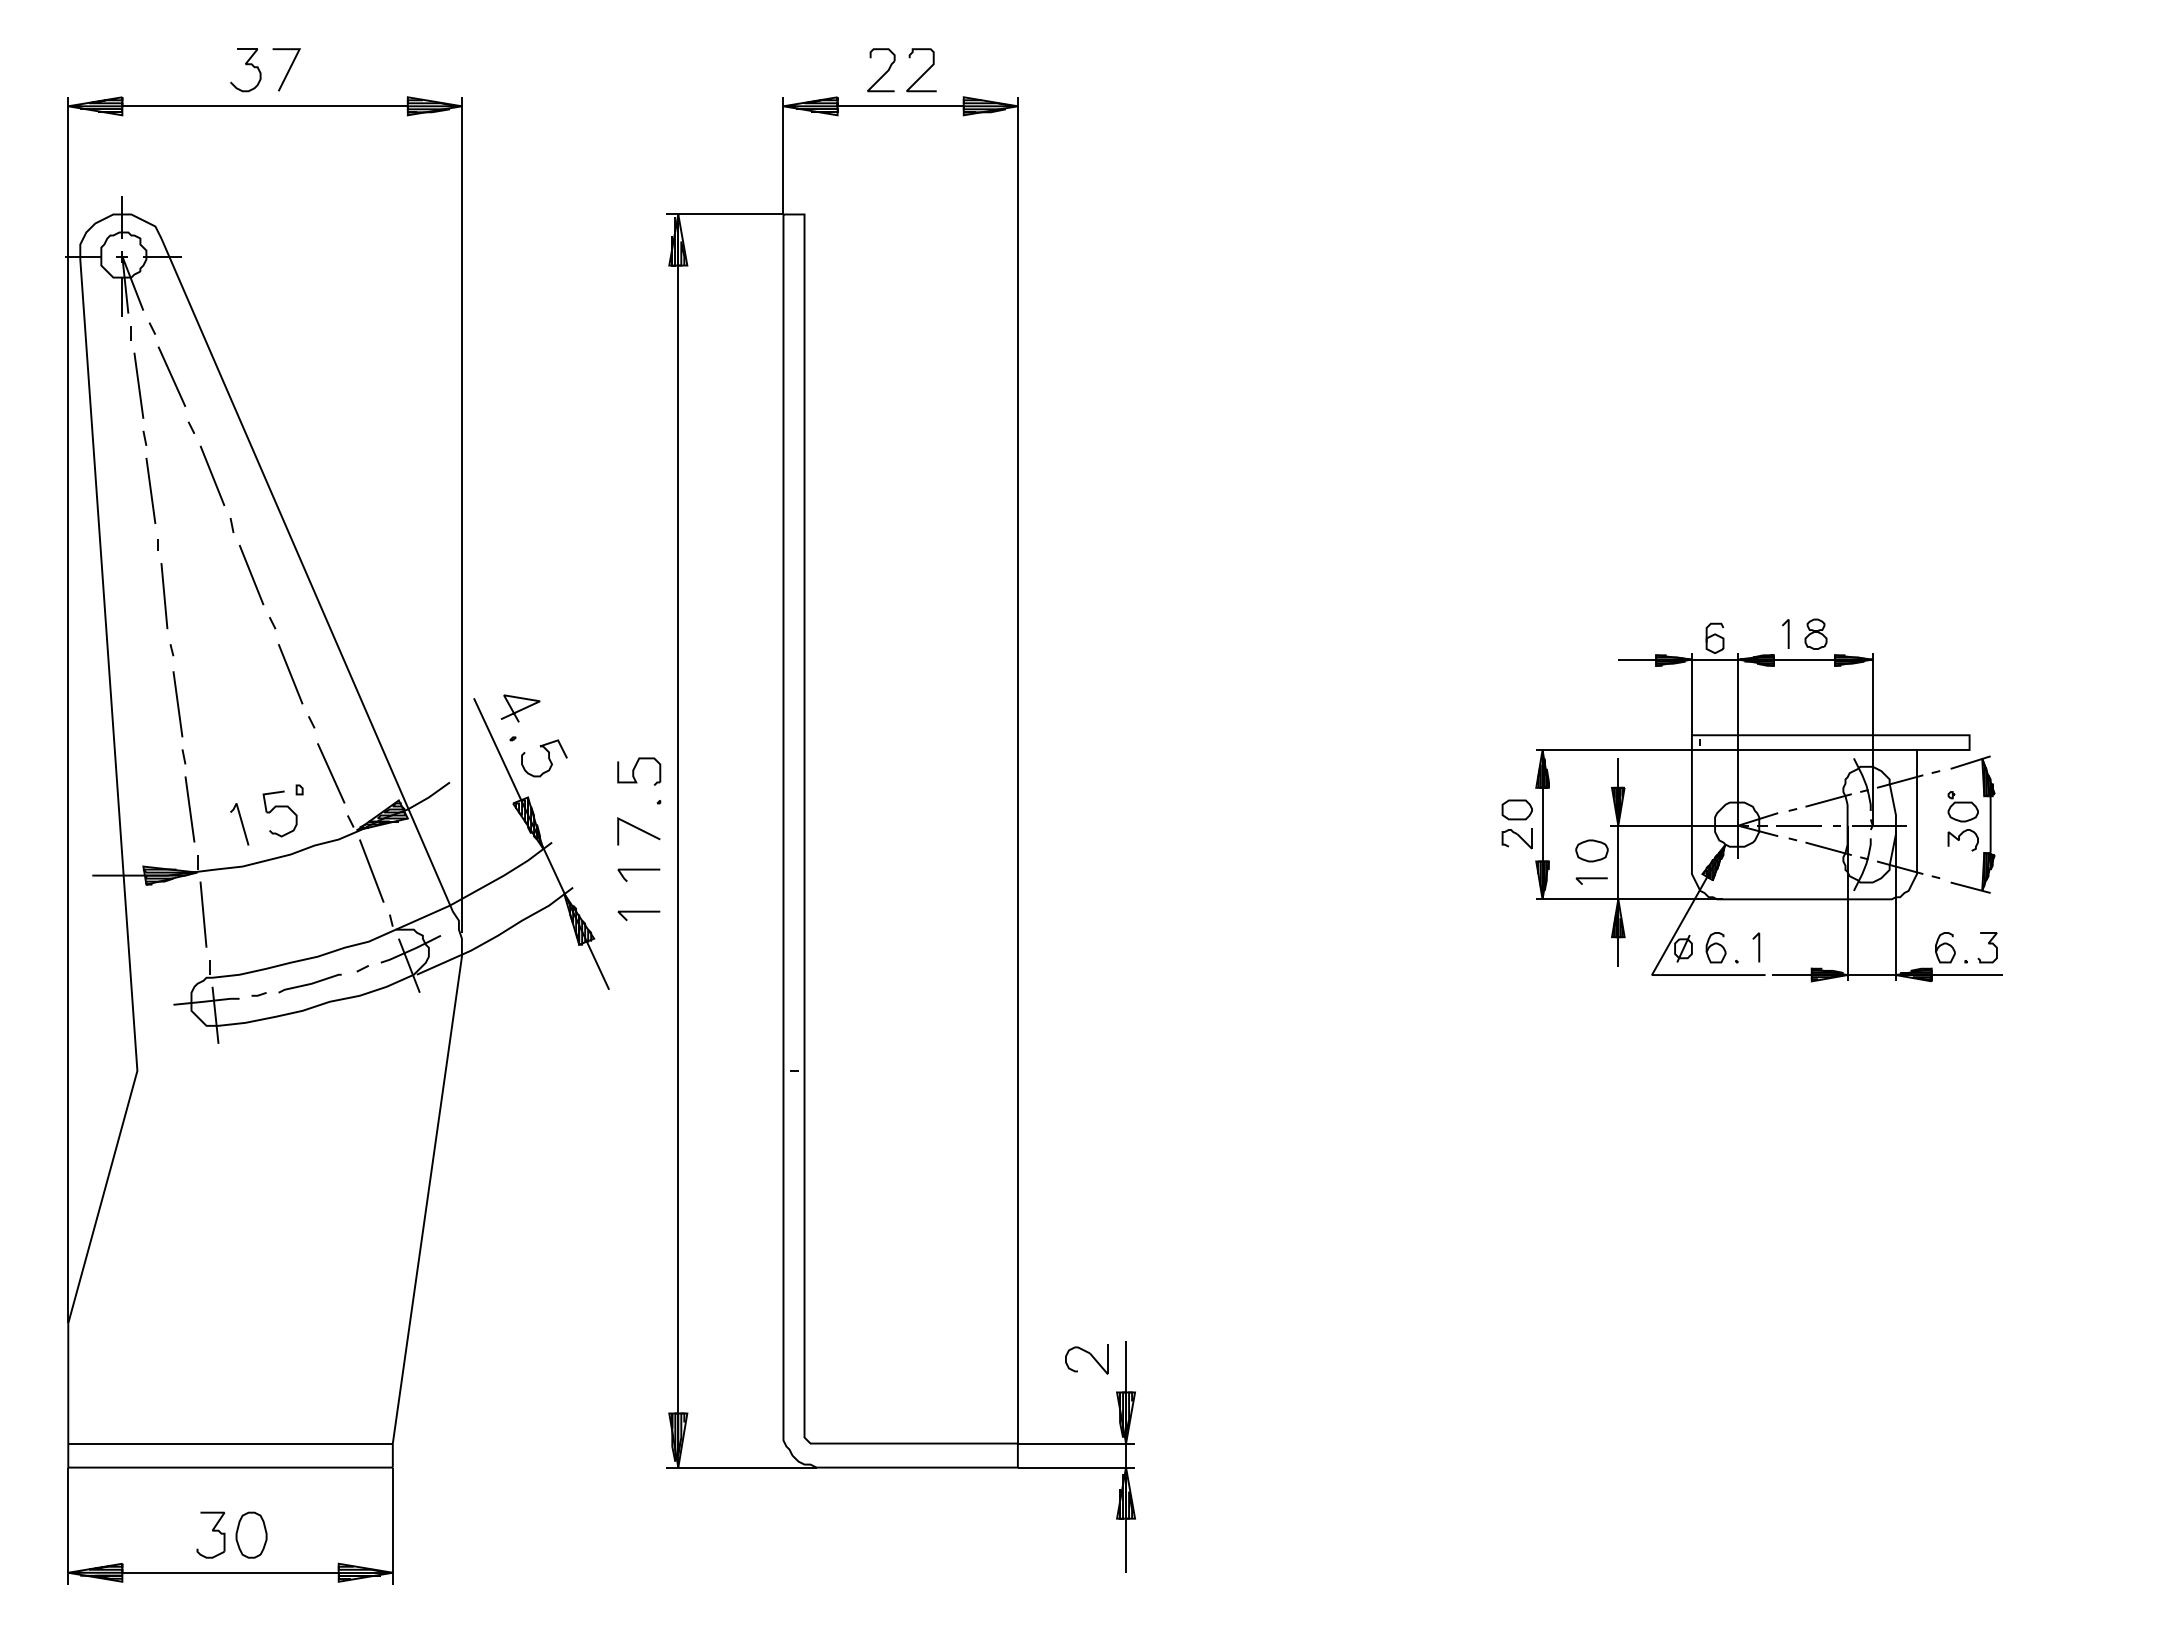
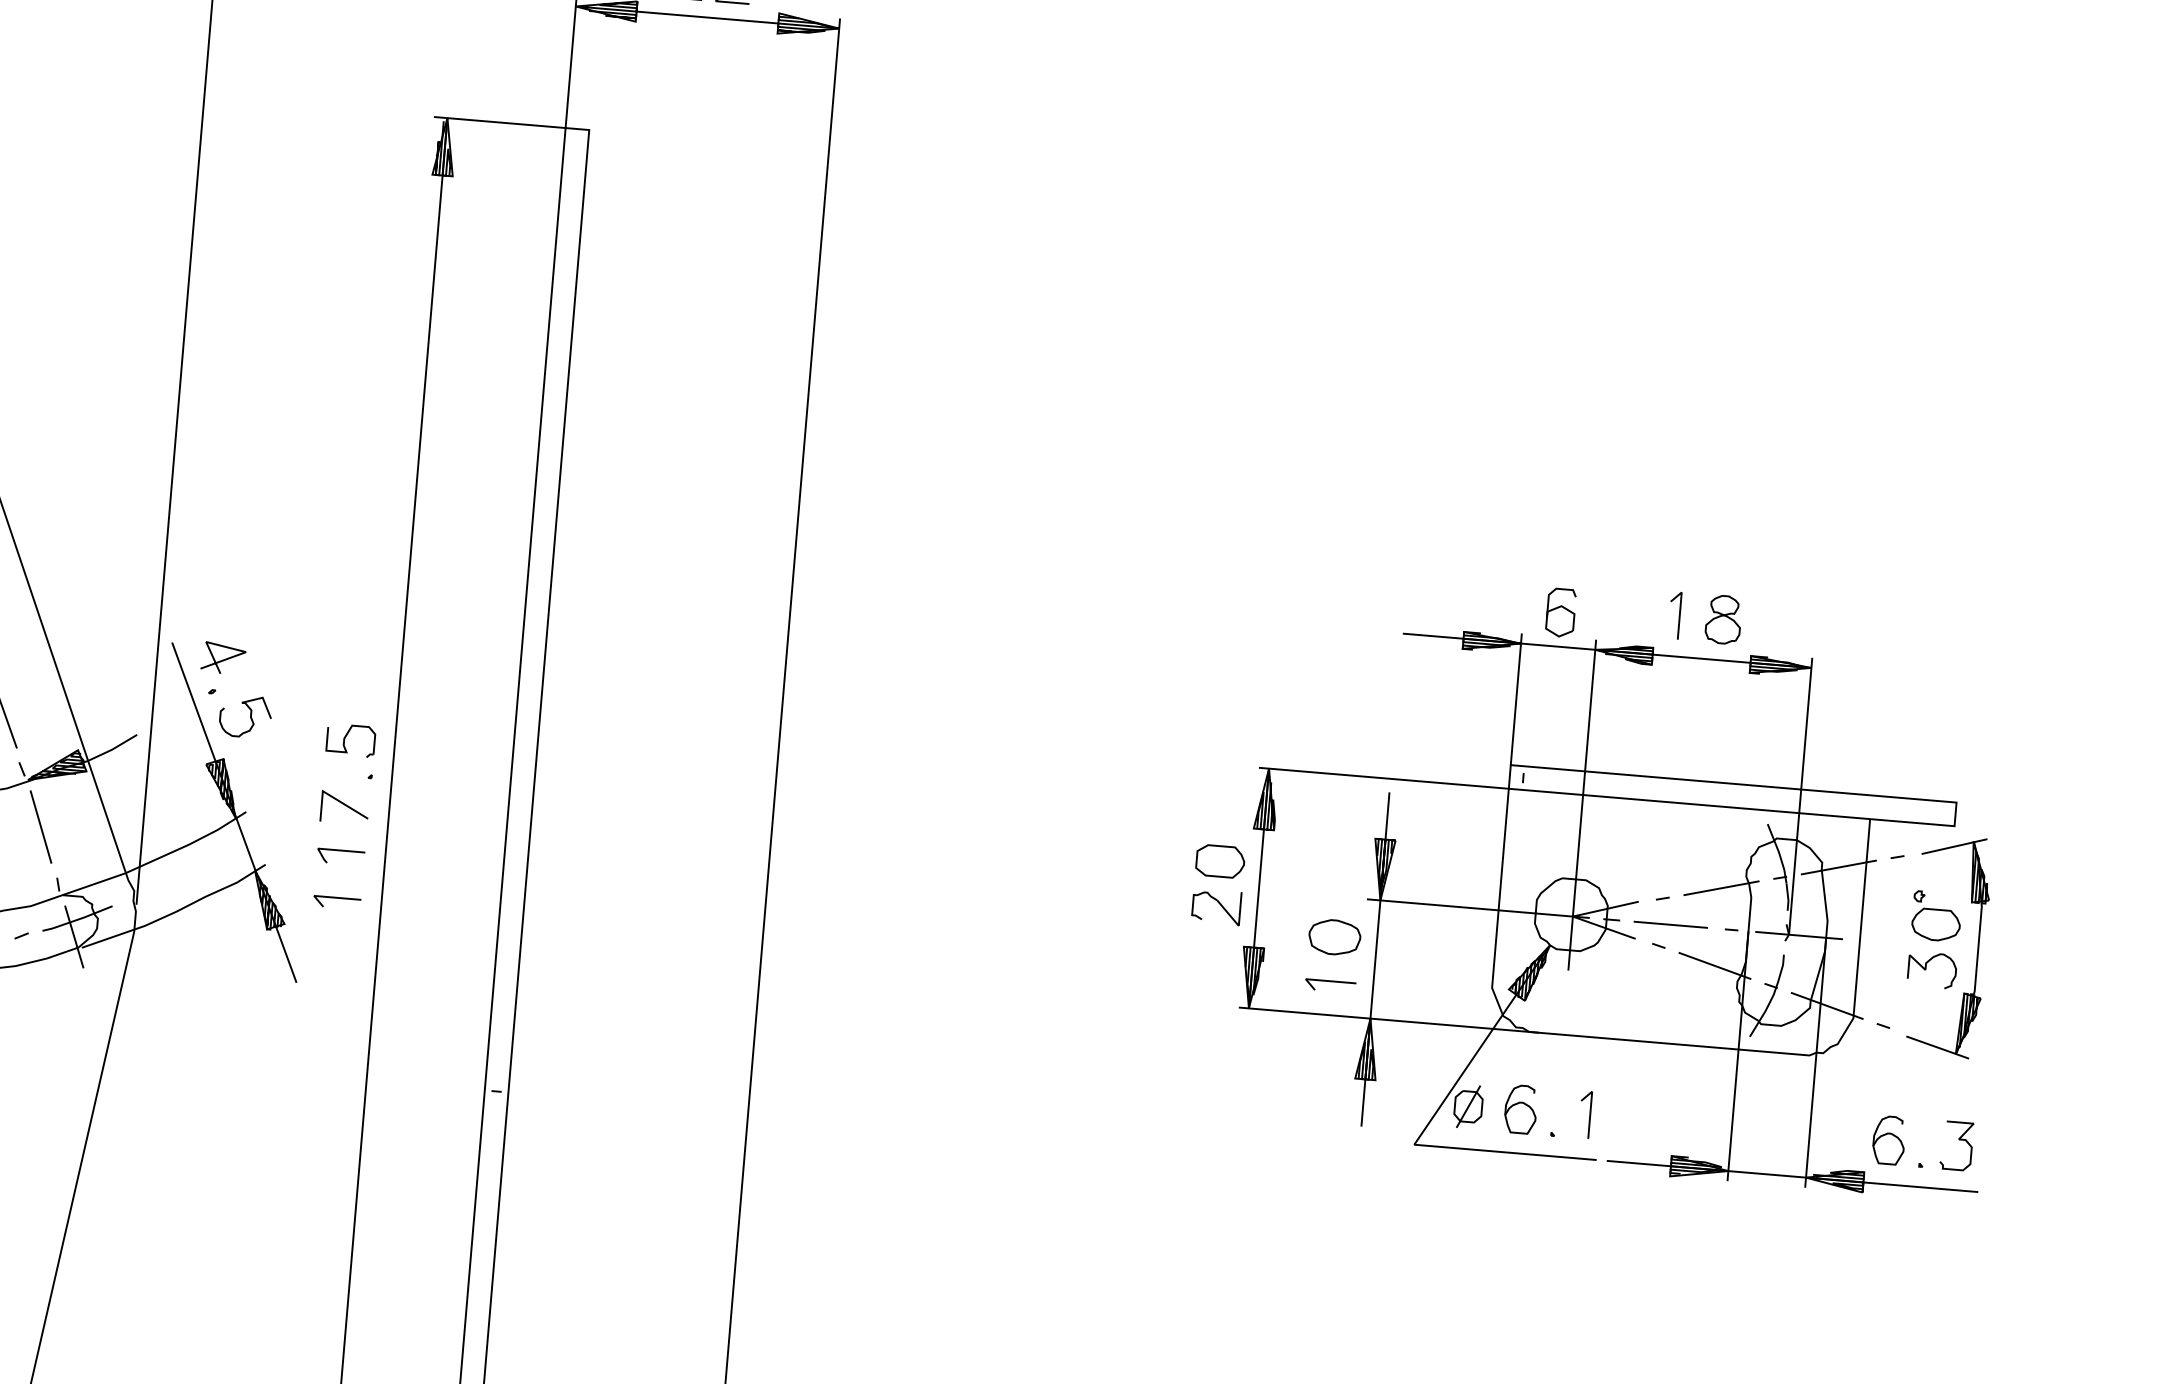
part: (1752, 800) -> (1599, 878), size x1.43

